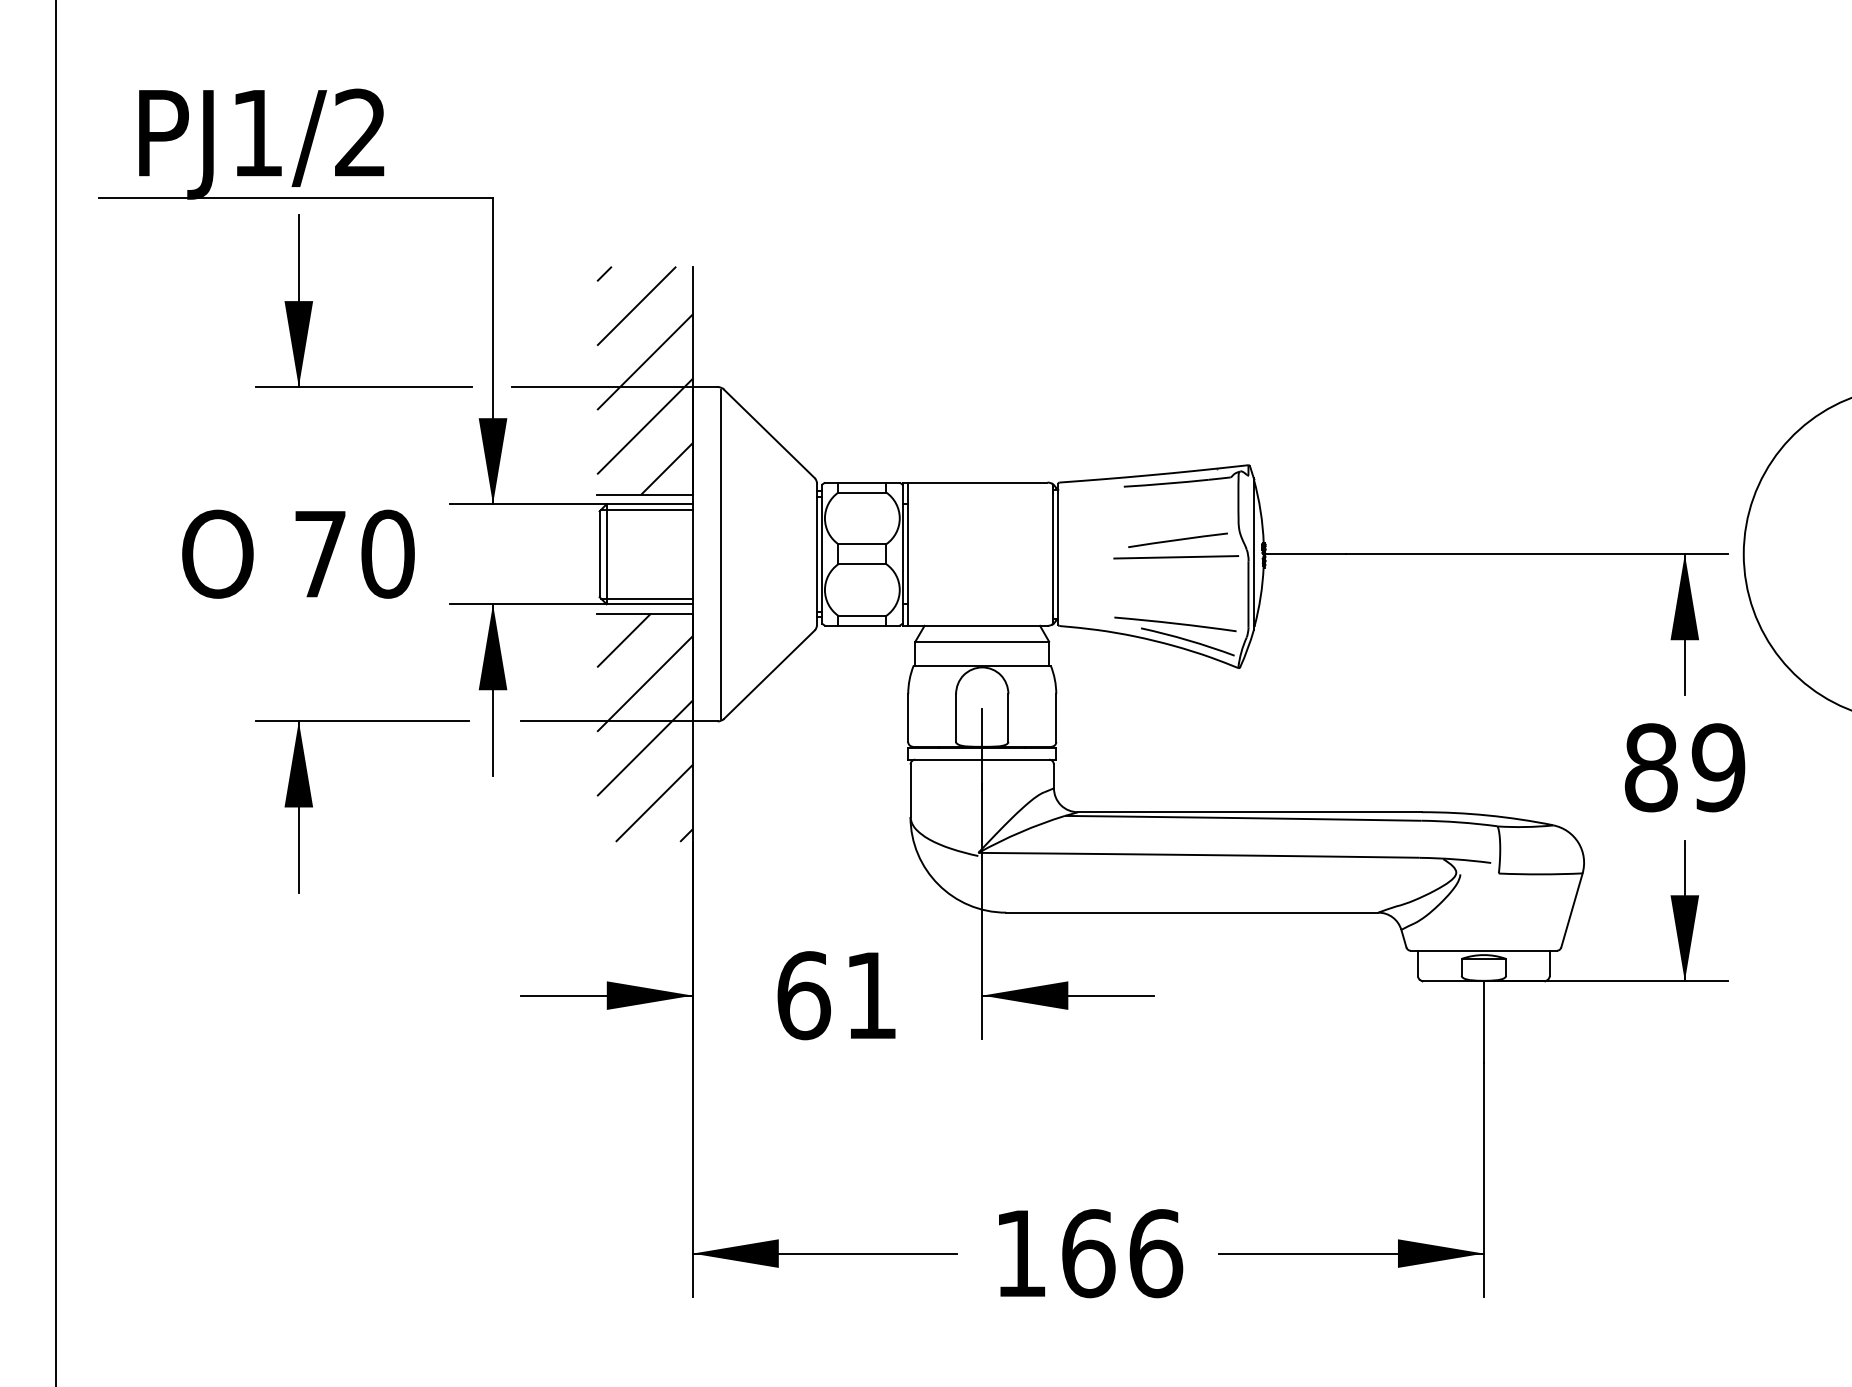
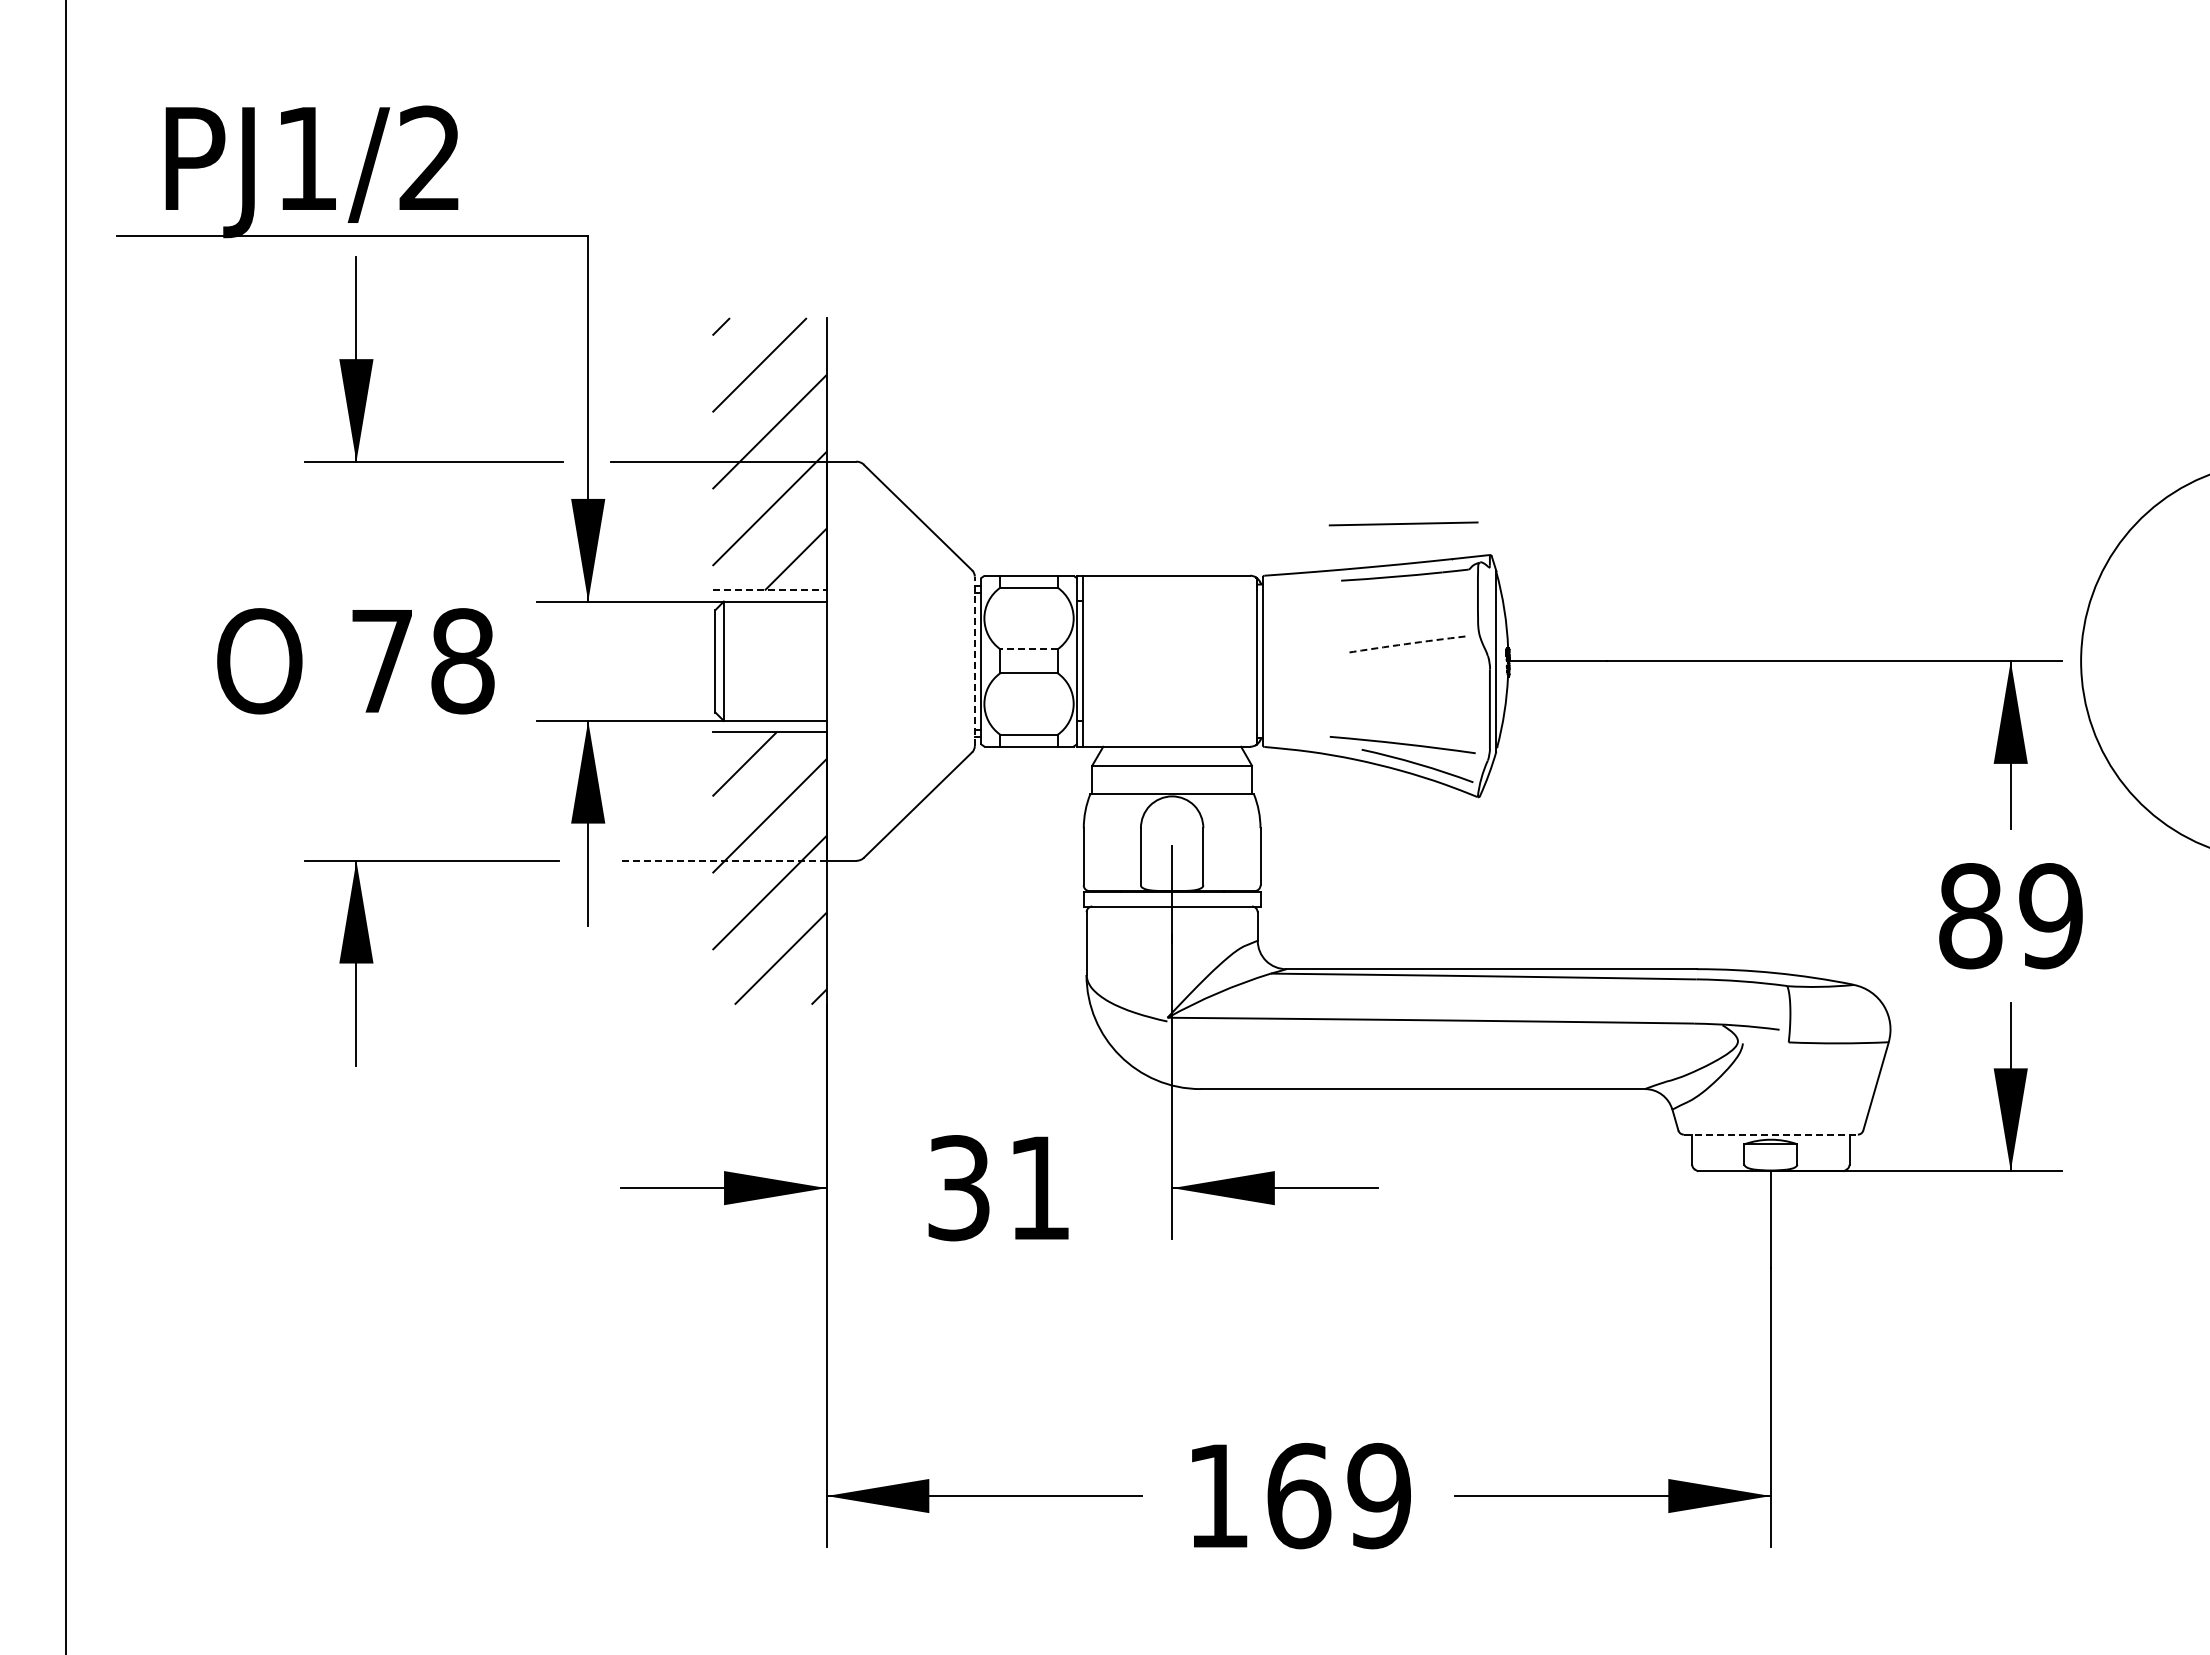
line: (645, 494) -> (770, 590), solid -> dashed
line: (646, 510) -> (771, 608), removed
arc: (1177, 540) -> (1405, 644), solid -> dashed
line: (862, 544) -> (1029, 649), solid -> dashed
text: (387, 554) -> (462, 661), 70 -> 78
line: (720, 554) -> (859, 661), removed
line: (816, 554) -> (974, 661), solid -> dashed
line: (1176, 556) -> (1403, 523), moved
line: (646, 598) -> (771, 714), removed
line: (606, 721) -> (723, 860), solid -> dashed
line: (1483, 950) -> (1770, 1134), solid -> dashed
text: (804, 995) -> (959, 1188), 61 -> 31
text: (1155, 1253) -> (1379, 1495), 166 -> 169

